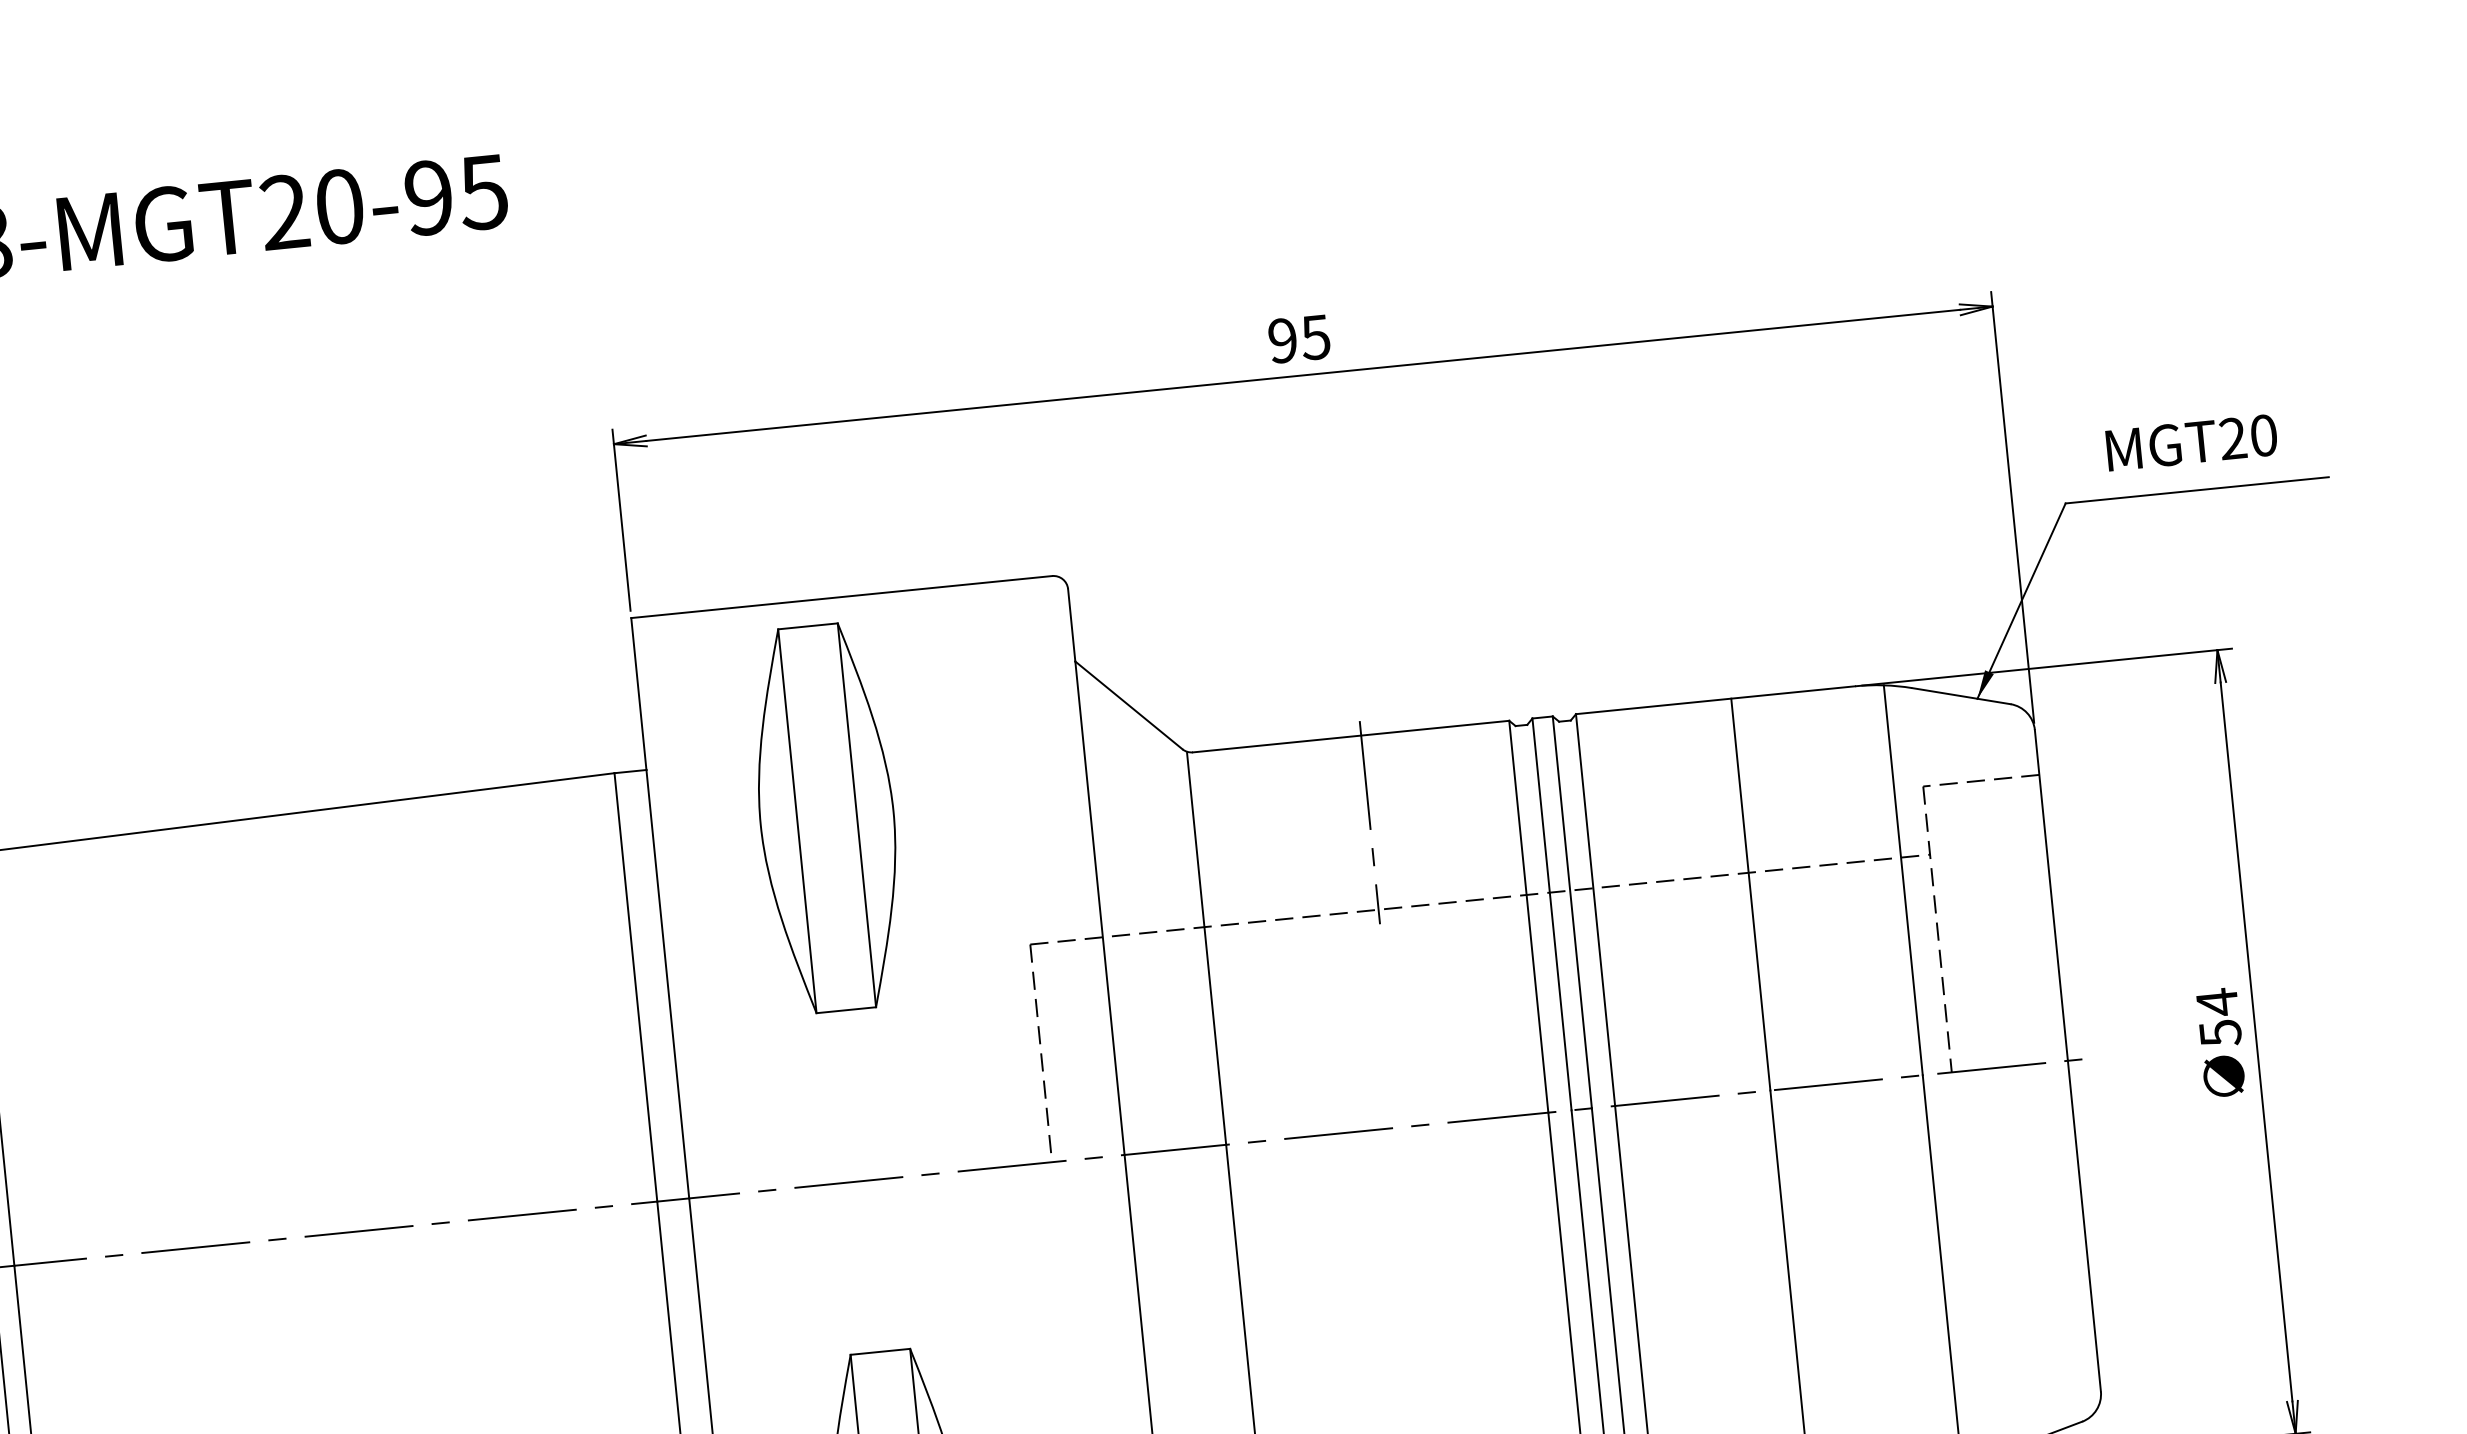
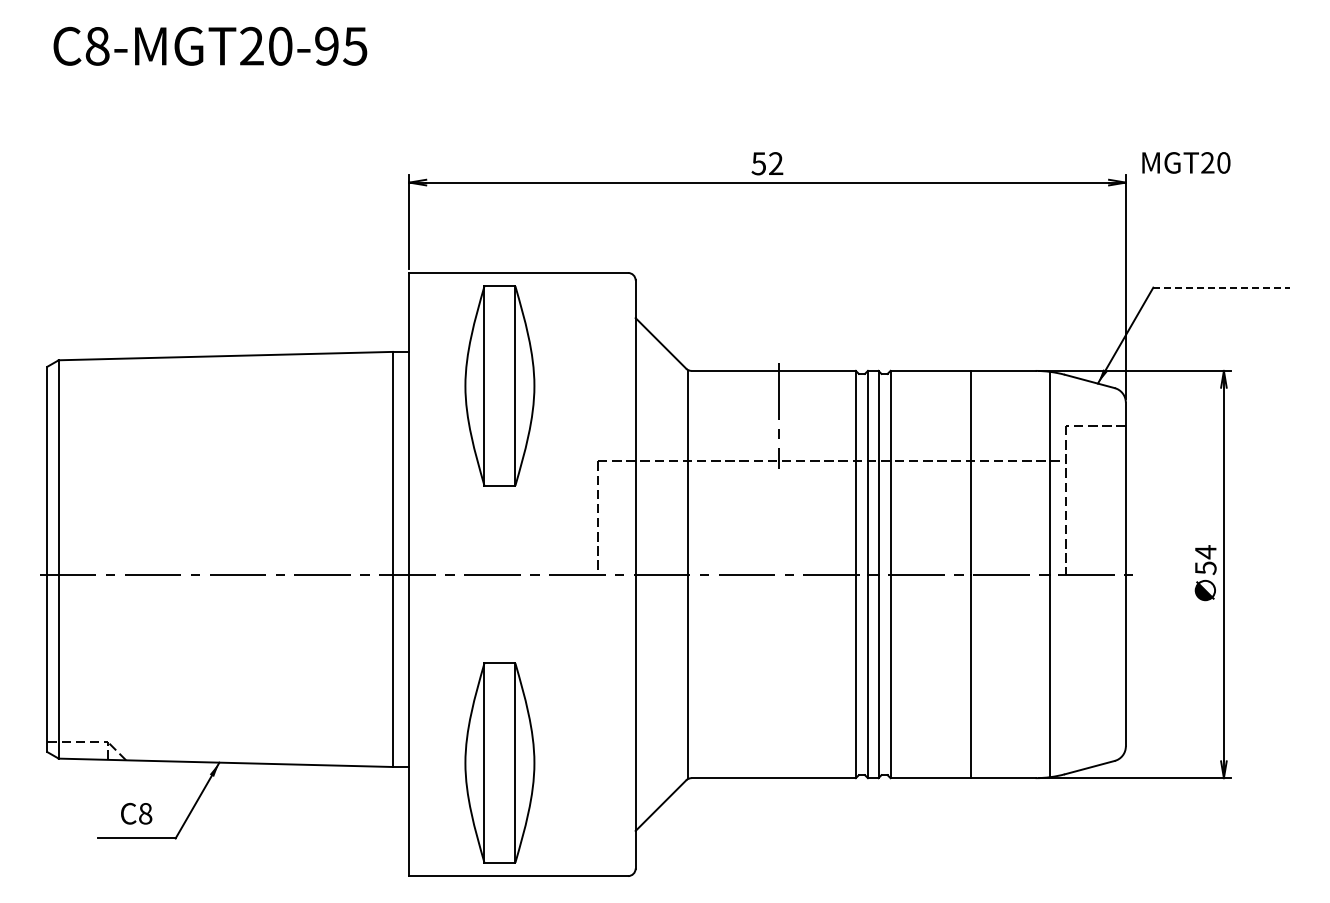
text: (1299, 338) -> (767, 163), 95 -> 52
text: (2191, 441) -> (1186, 162), moved
line: (2198, 489) -> (1222, 287), solid -> dashed

